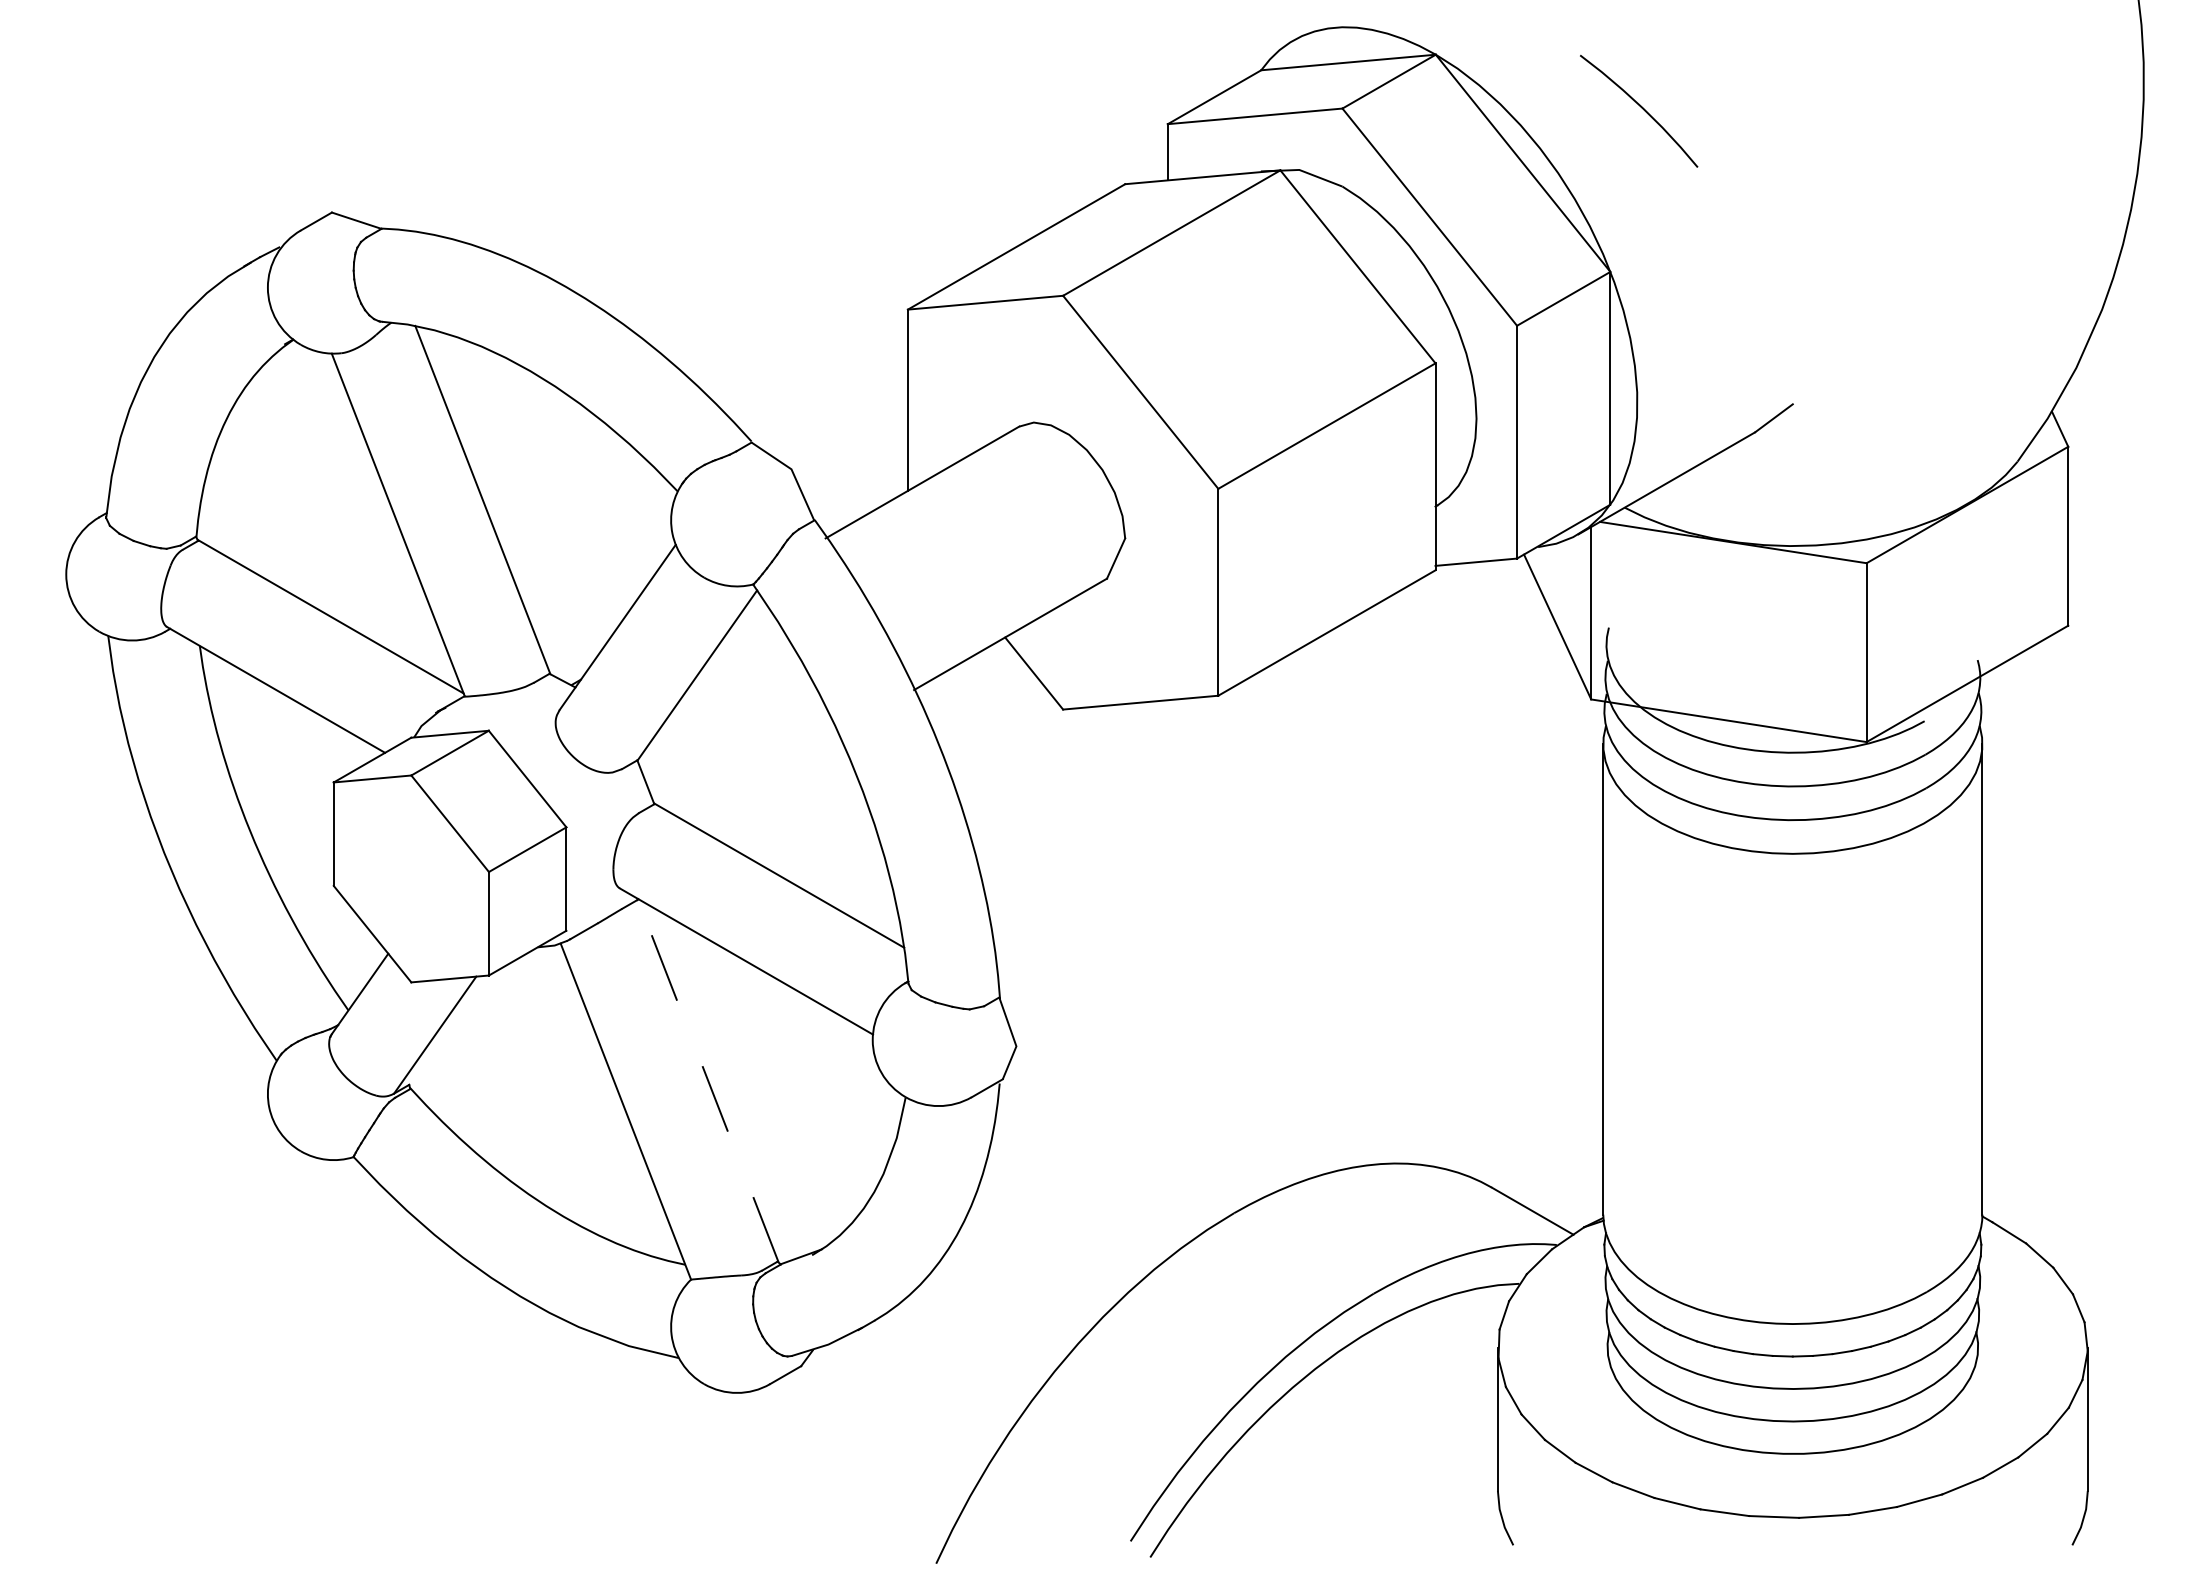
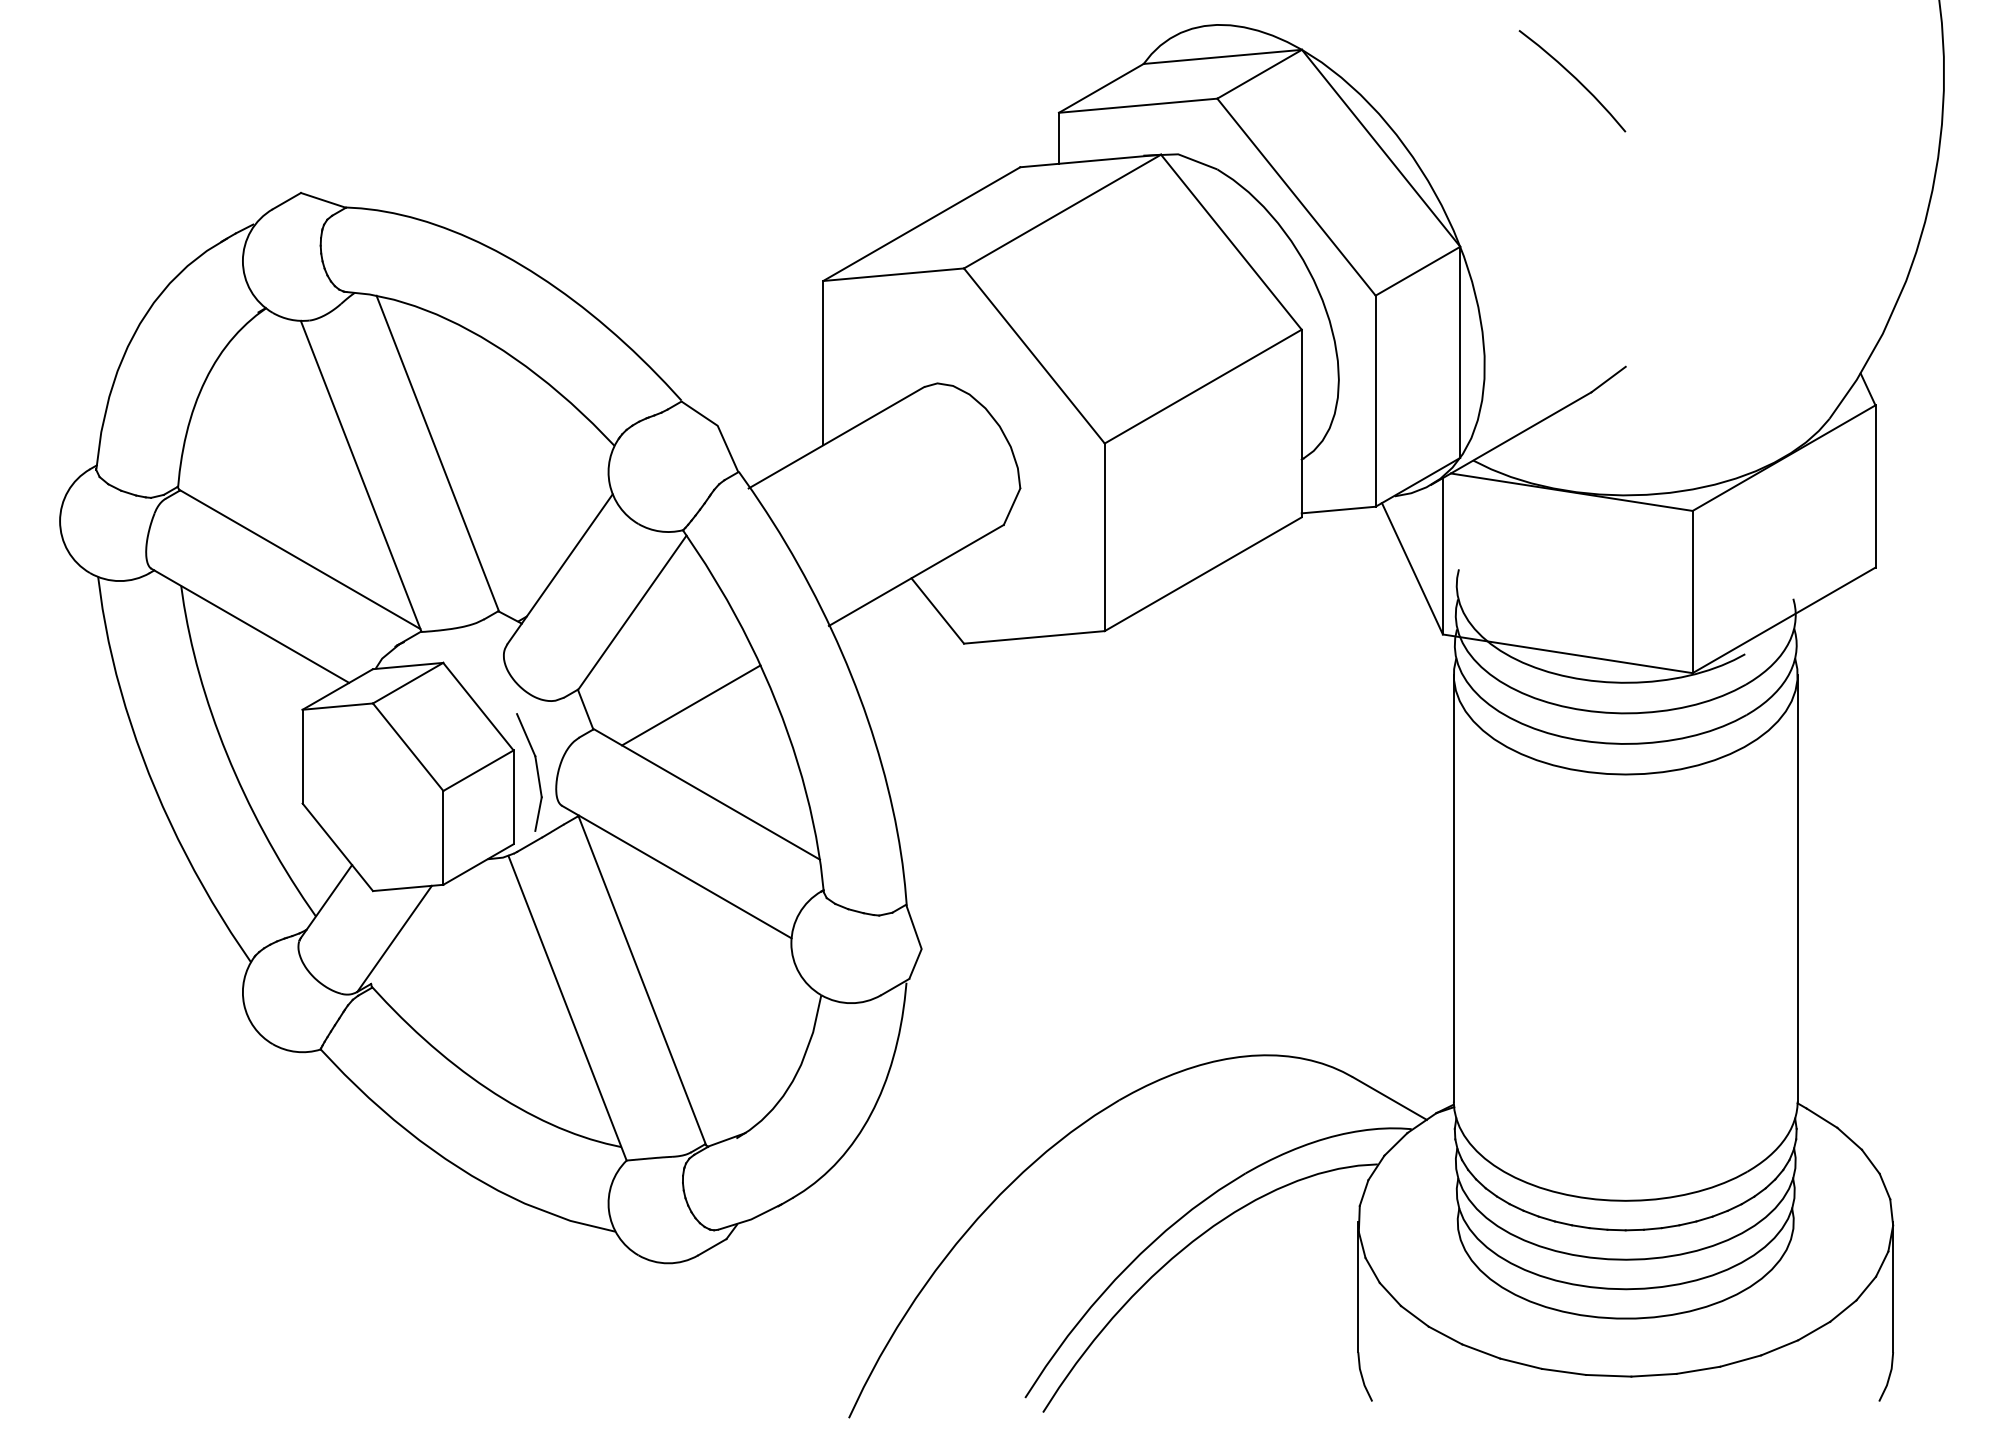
curve: (1641, 108) -> (1574, 78), moved
line: (762, 777) -> (691, 705), added
part: (591, 849) -> (536, 770), added
line: (708, 1081) -> (642, 980), dashed -> solid

